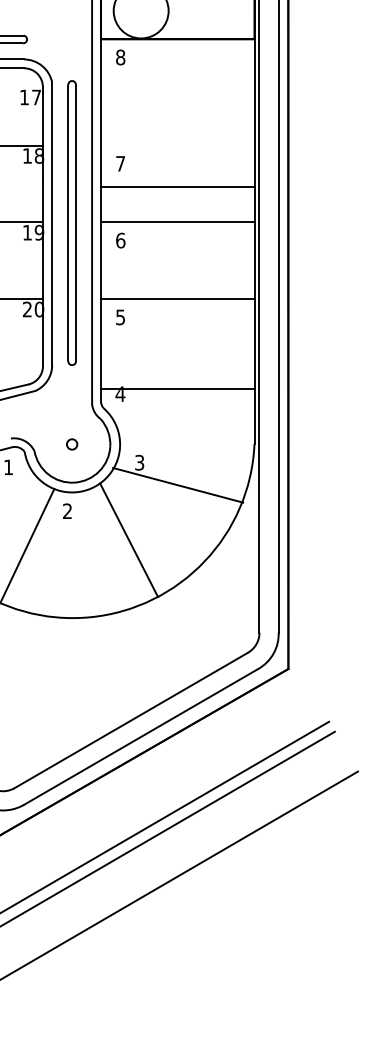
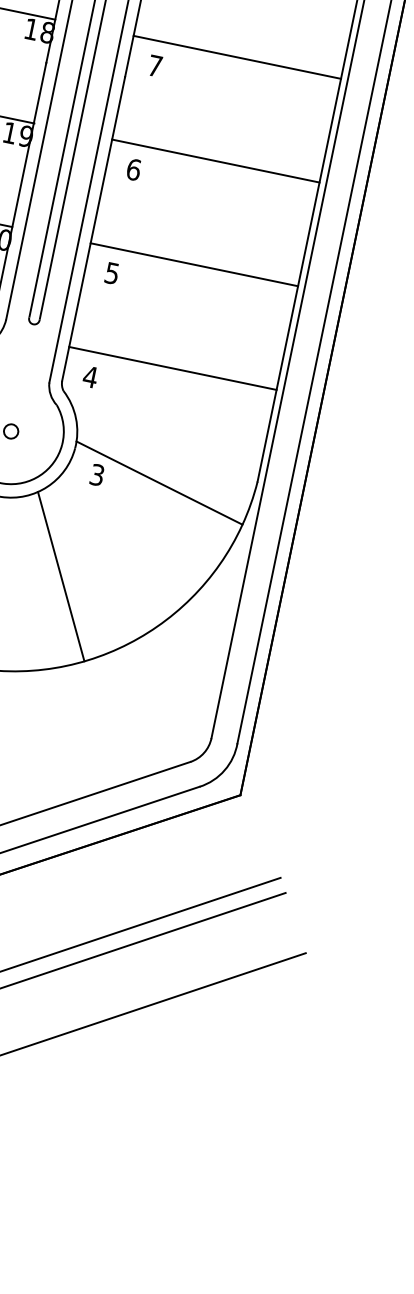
line: (177, 186) -> (237, 57), moved
line: (177, 388) -> (172, 367), moved
line: (178, 484) -> (160, 482), moved

